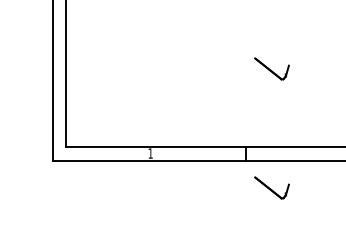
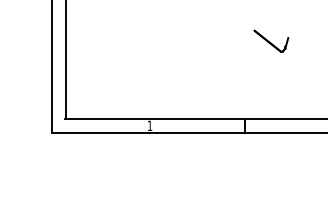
part: (271, 187) -> (270, 159), removed

